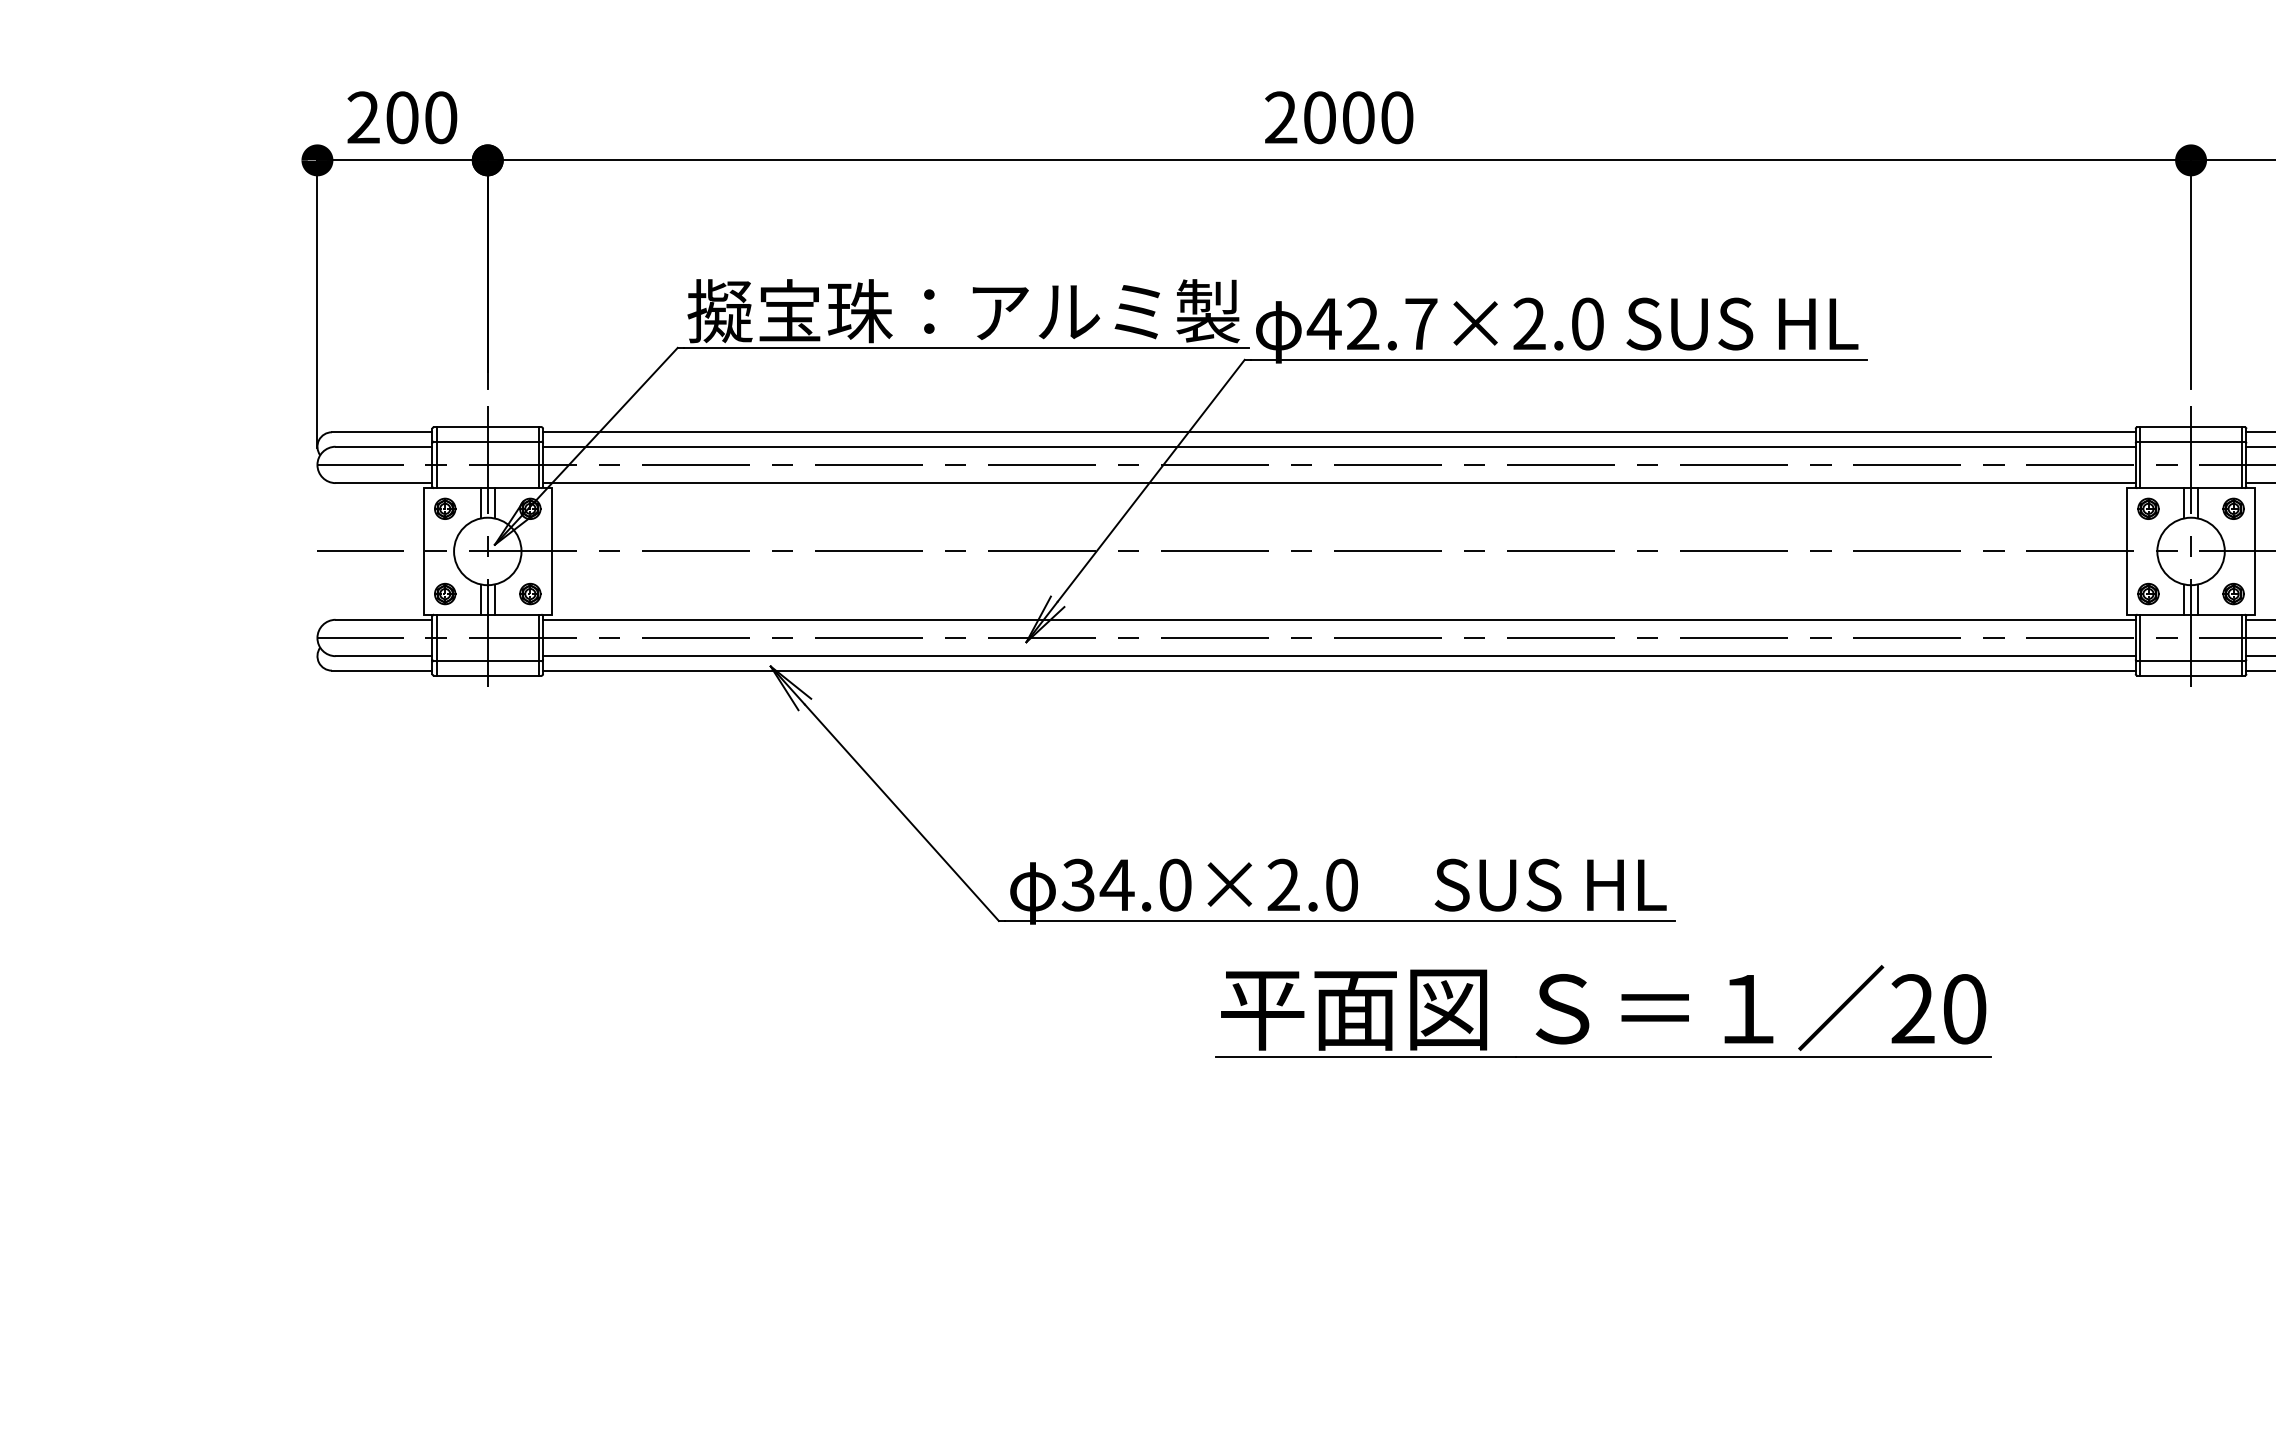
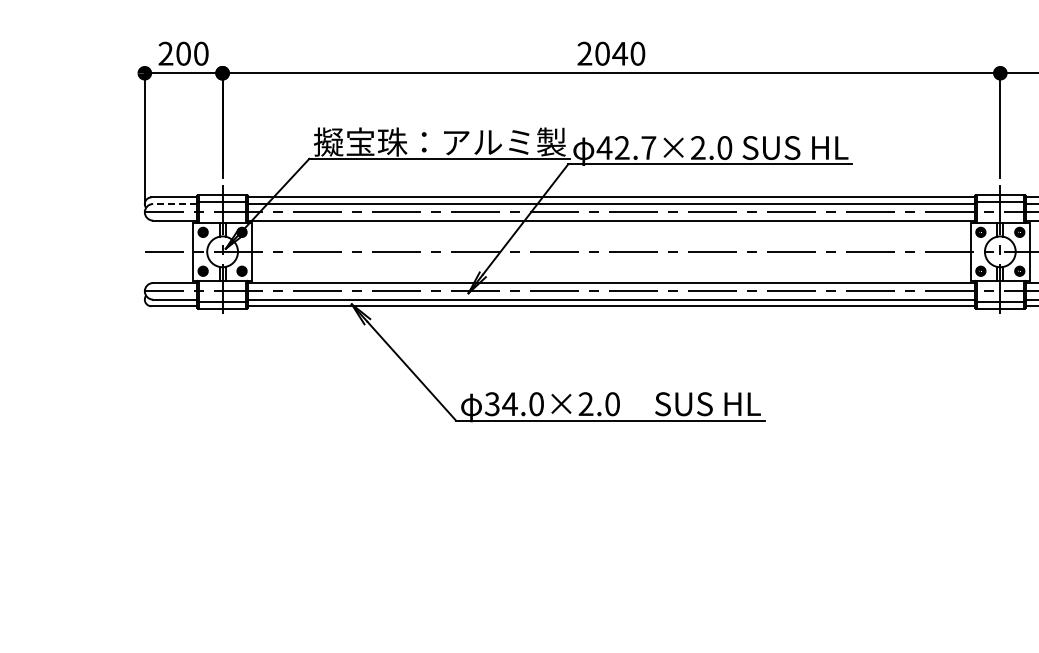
text: (1359, 117) -> (620, 53), 2000 -> 2040
line: (382, 447) -> (174, 204), solid -> dashed
part: (1586, 1017) -> (724, 464), removed

